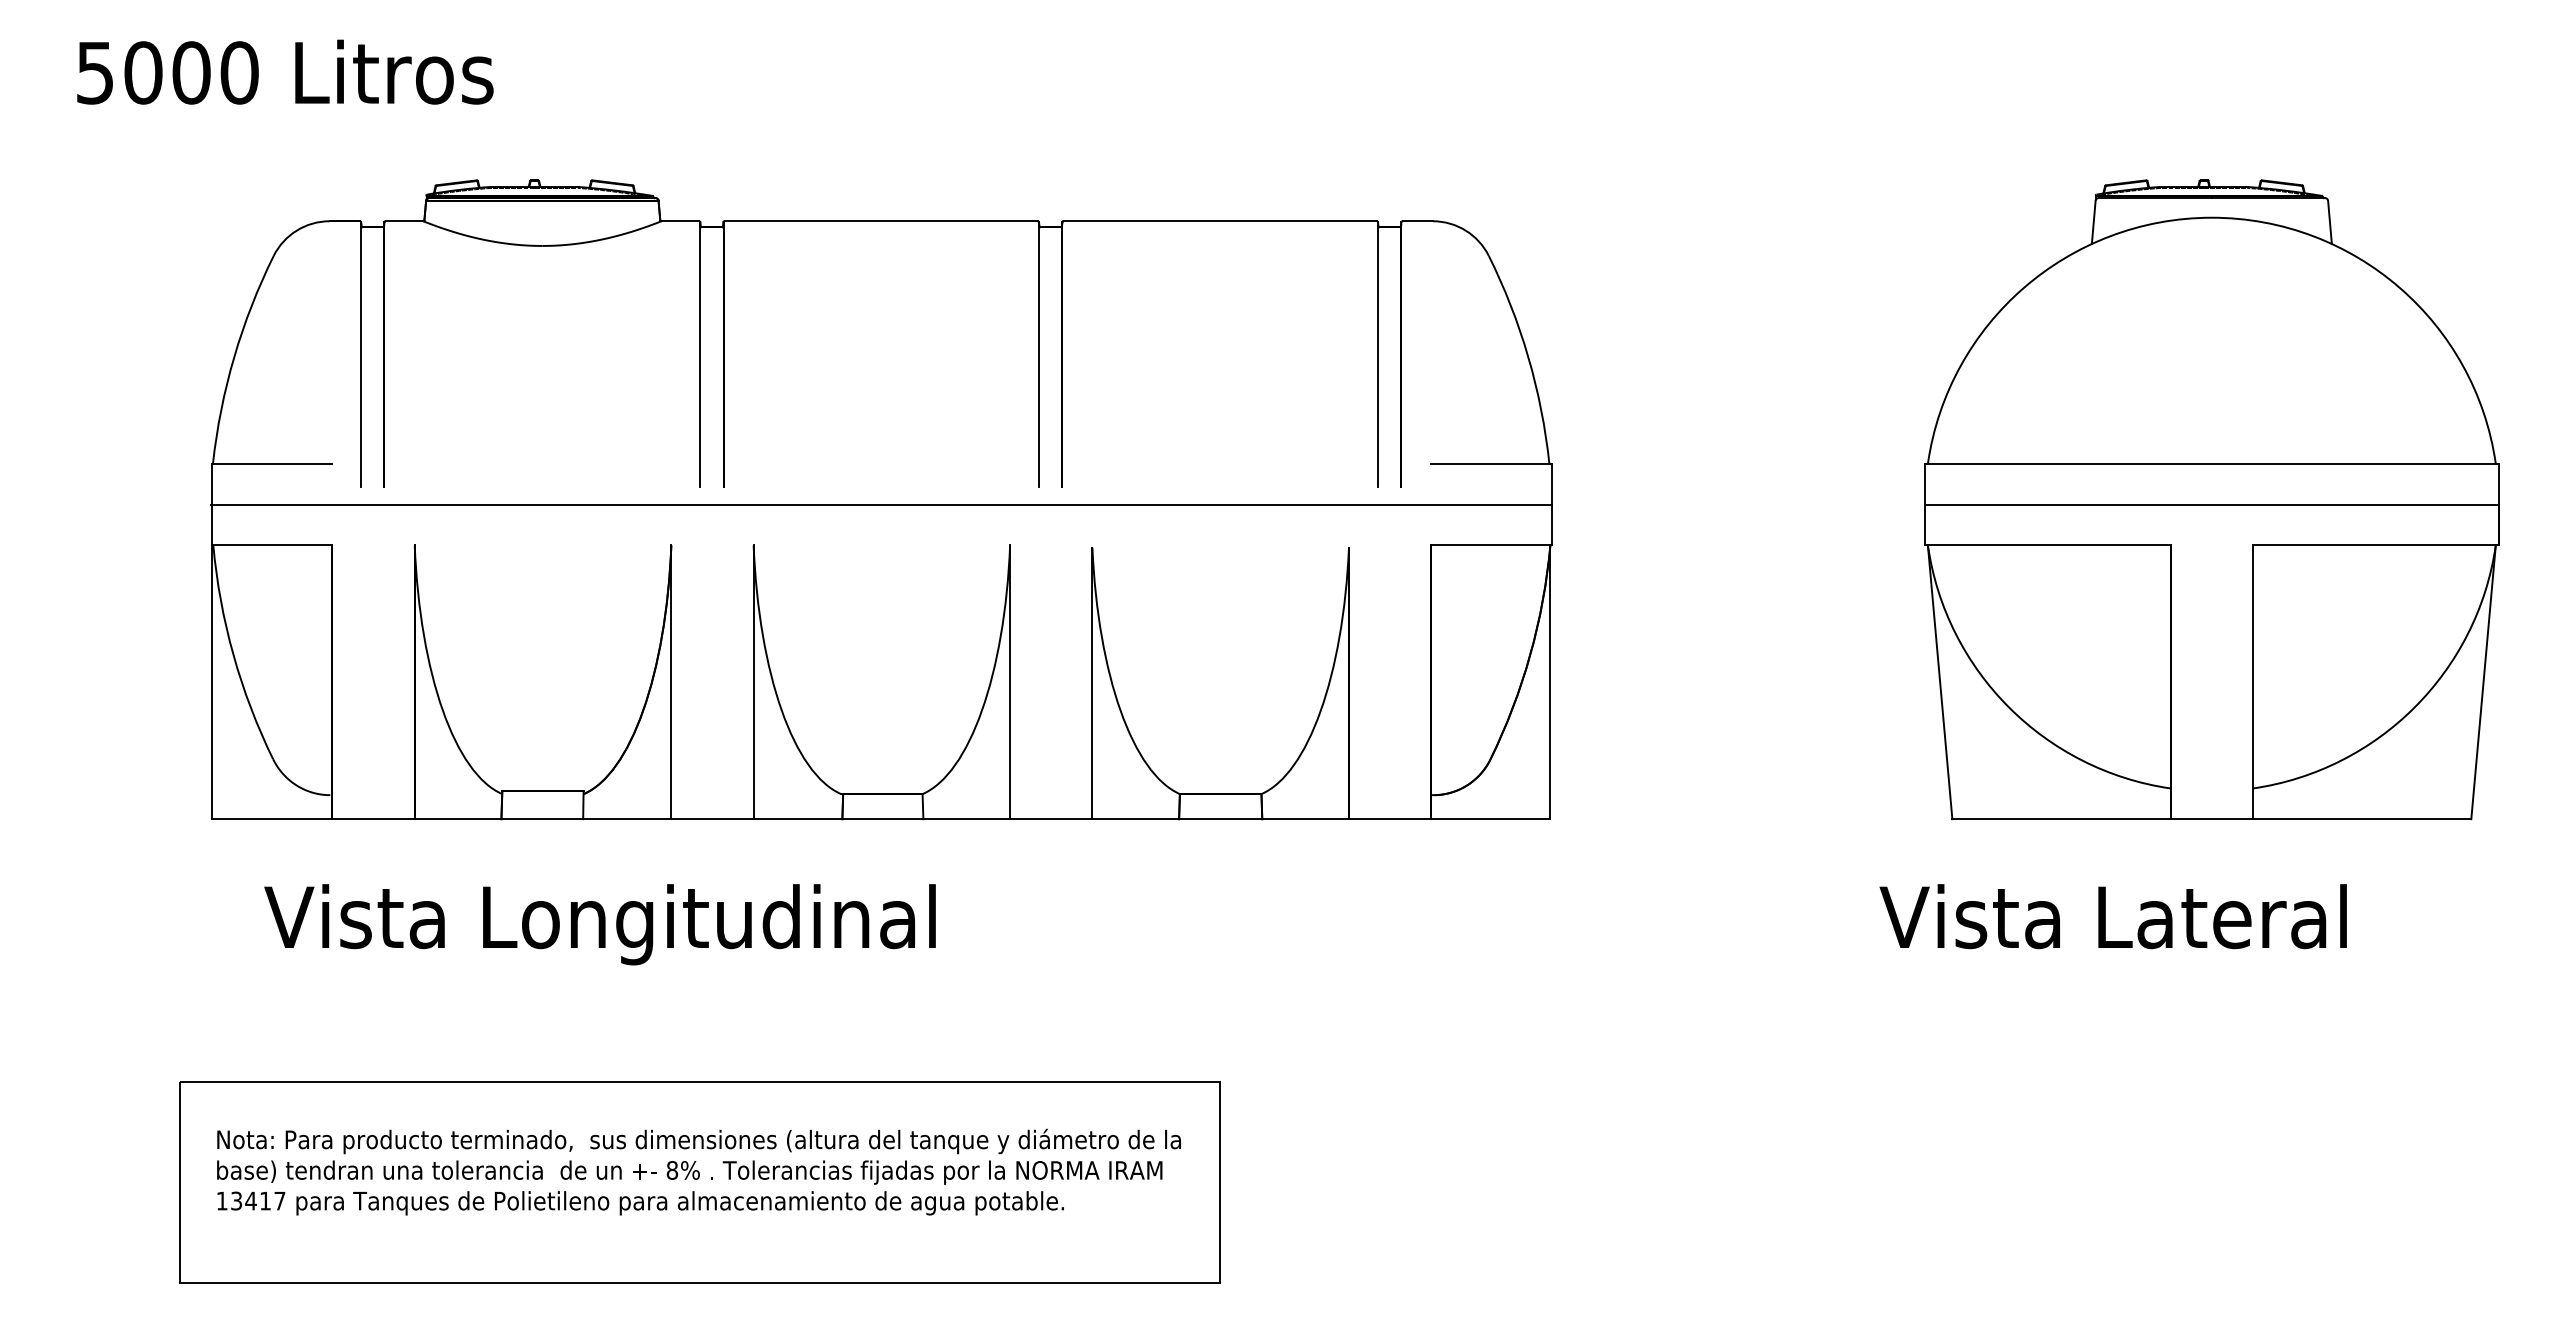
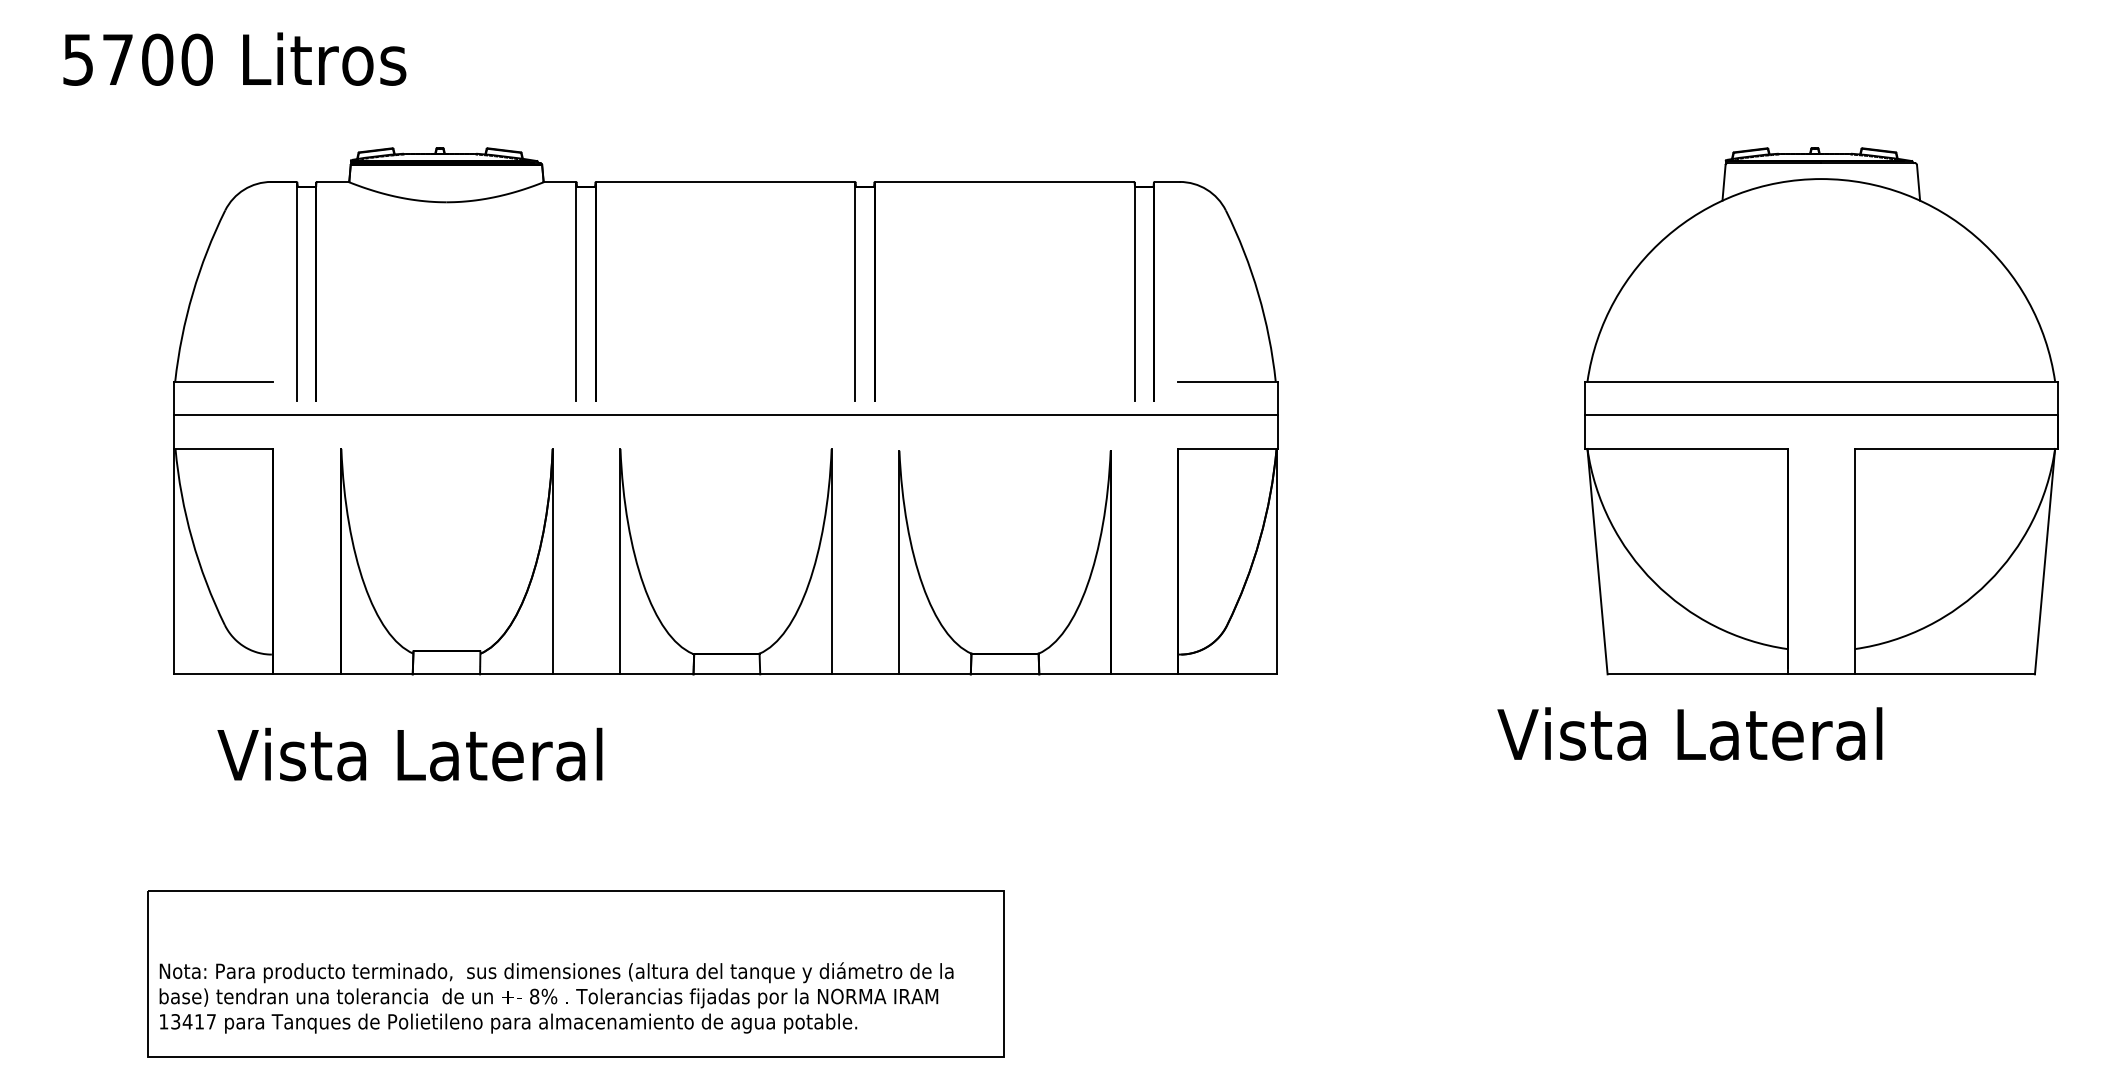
text: (143, 72) -> (118, 59), 5000 -> 5700
text: (2112, 916) -> (1689, 733), moved
text: (728, 924) -> (599, 761), Vista Longitudinal -> Vista Lateral
text: (698, 1171) -> (556, 997), moved

